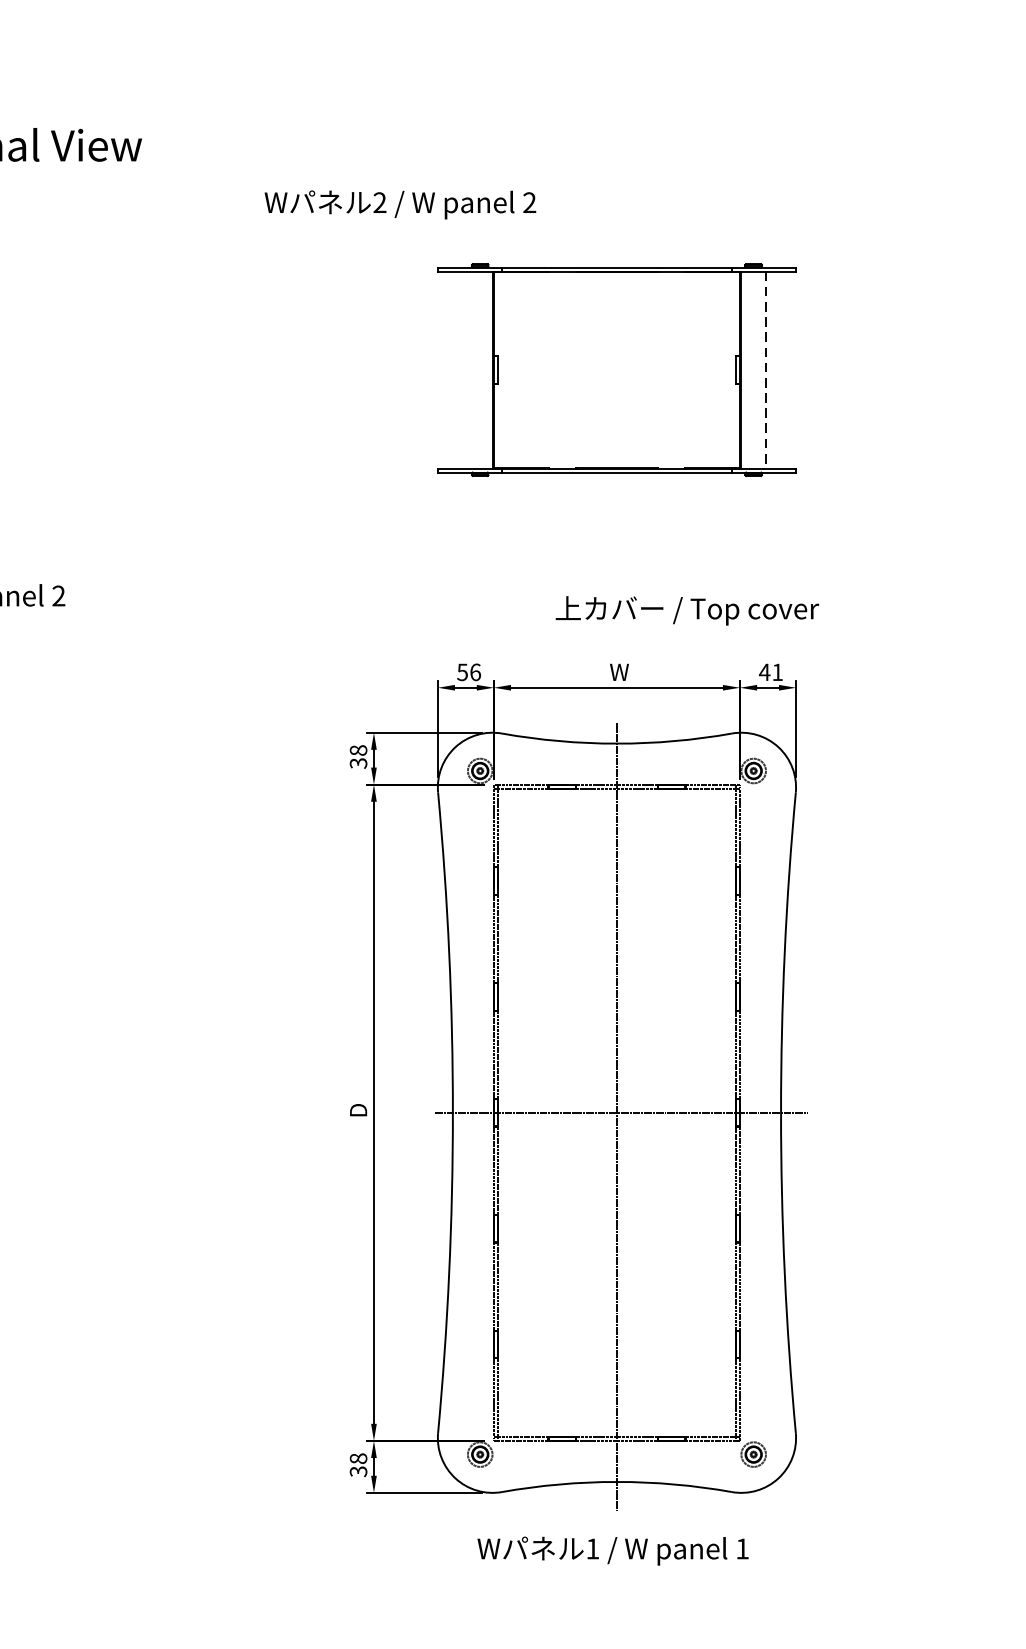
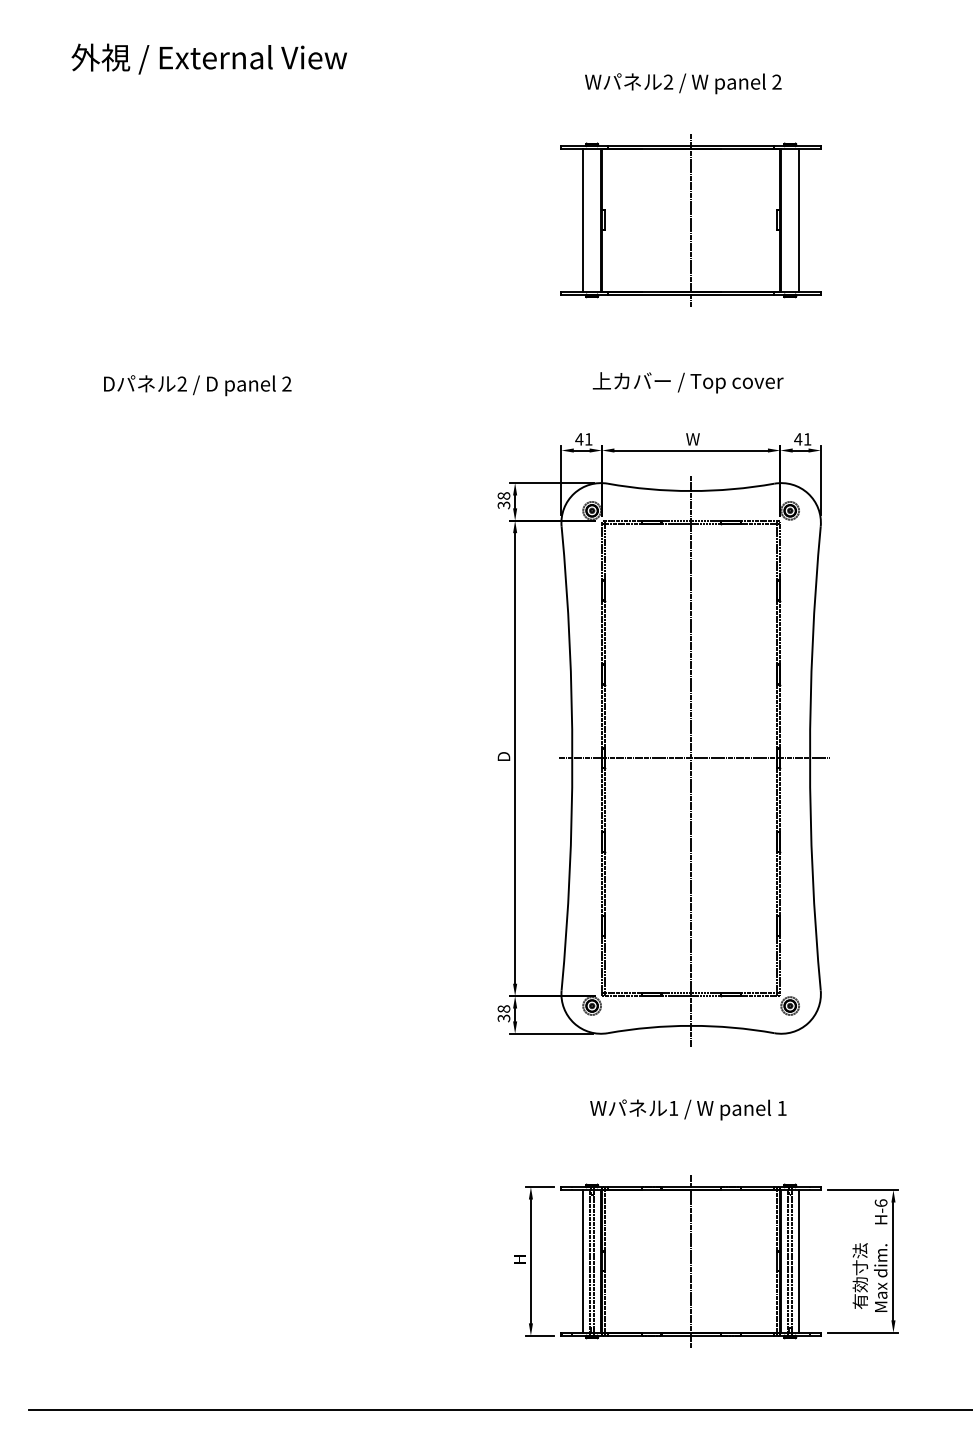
text: (400, 204) -> (683, 83), moved
line: (468, 370) -> (583, 220), added
line: (617, 370) -> (691, 220), added
line: (766, 370) -> (799, 220), dashed -> solid
text: (686, 610) -> (687, 382), moved
text: (468, 672) -> (583, 439), 56 -> 41
text: (613, 1550) -> (688, 1109), moved

